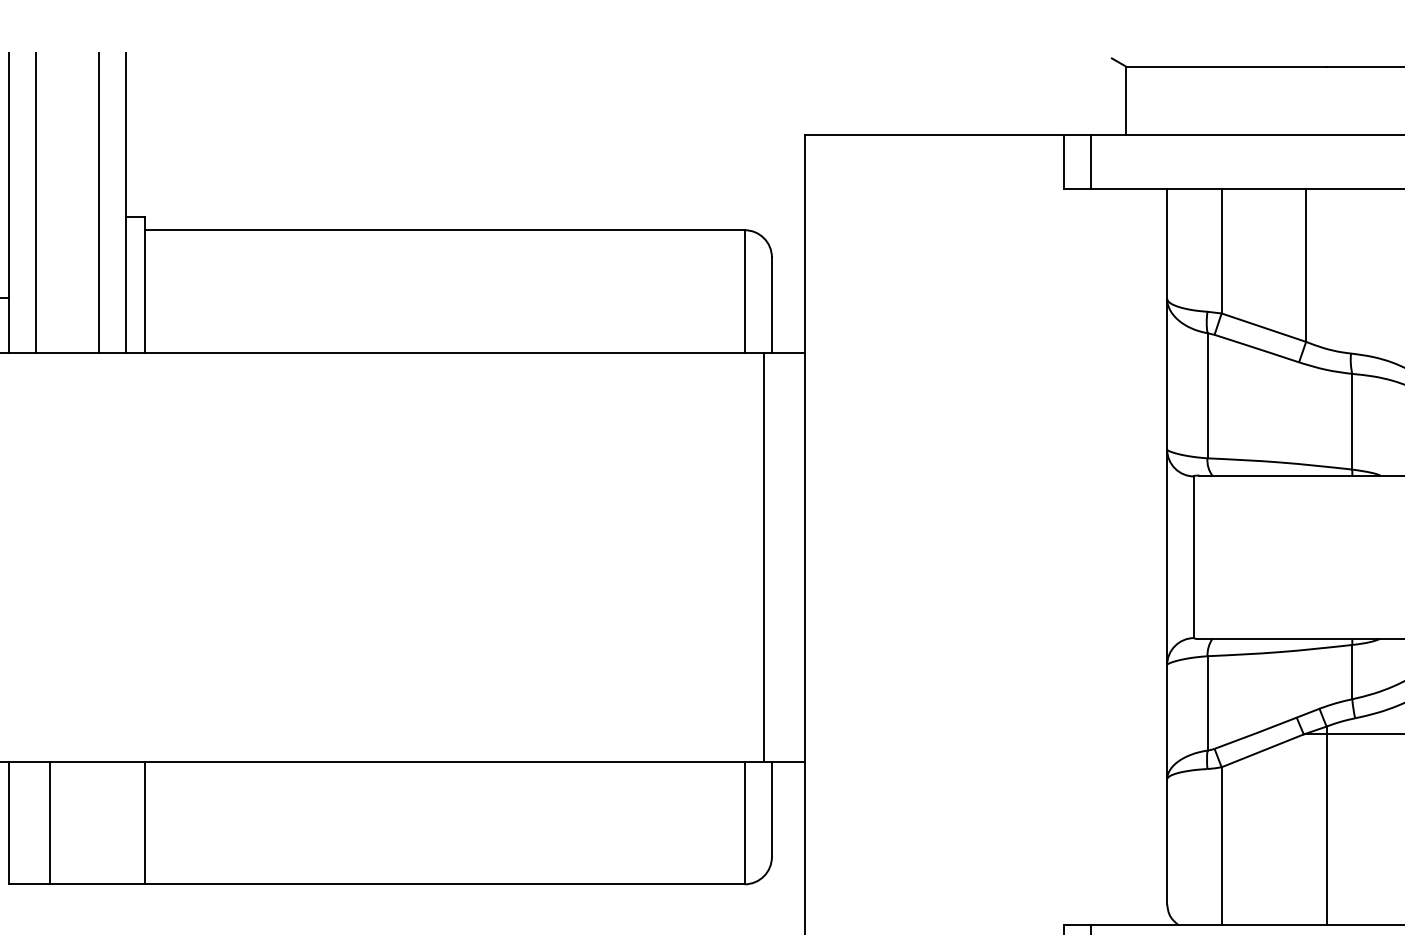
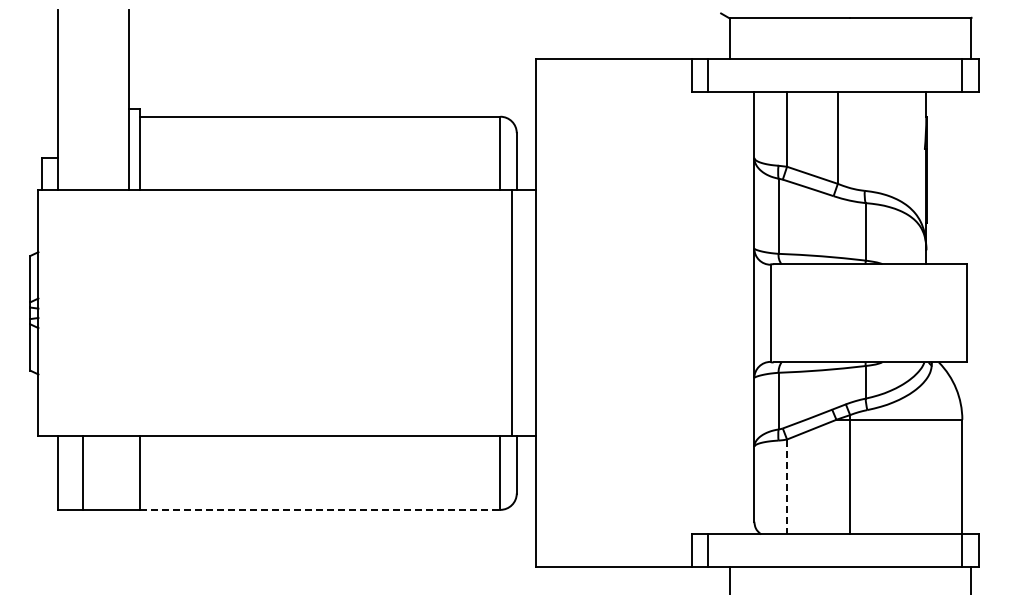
line: (36, 203) -> (74, 100), removed
line: (99, 203) -> (112, 100), removed
line: (1222, 847) -> (787, 487), solid -> dashed
line: (445, 883) -> (320, 509), solid -> dashed

